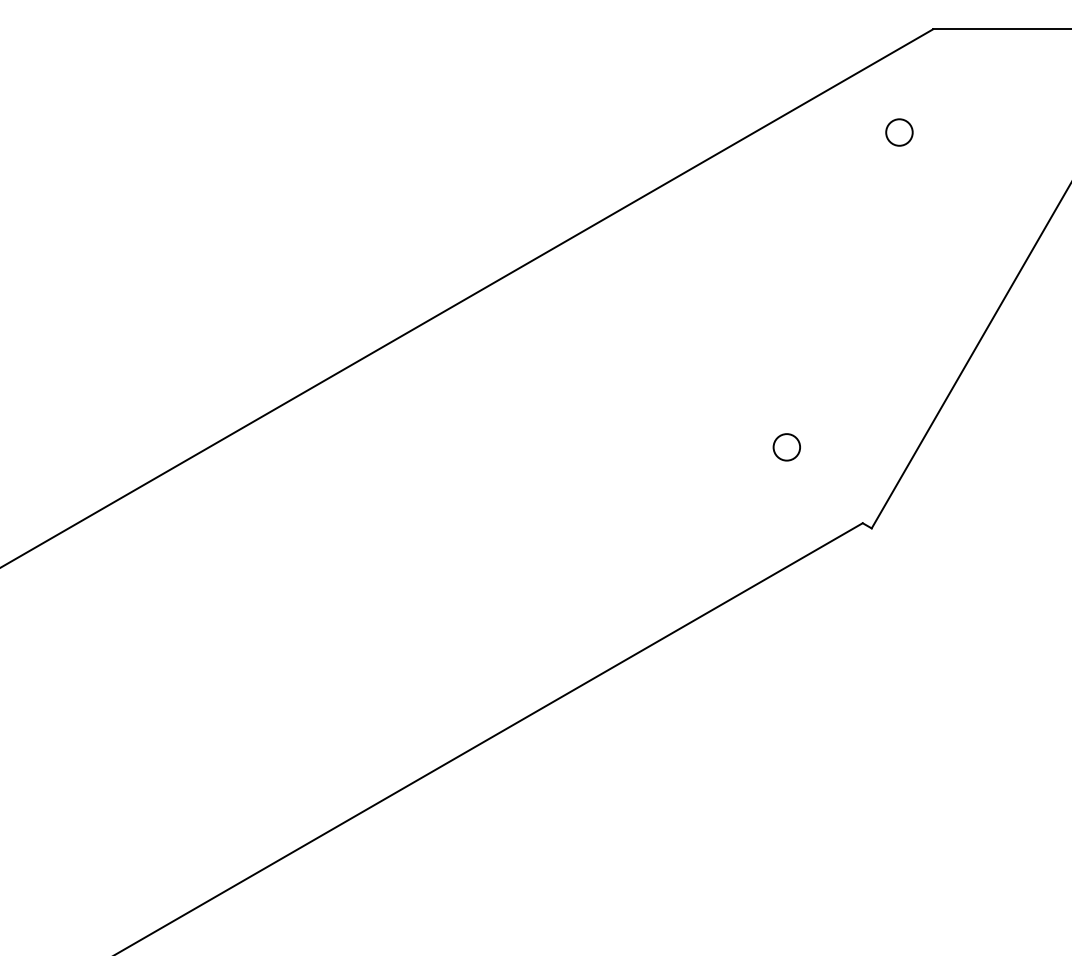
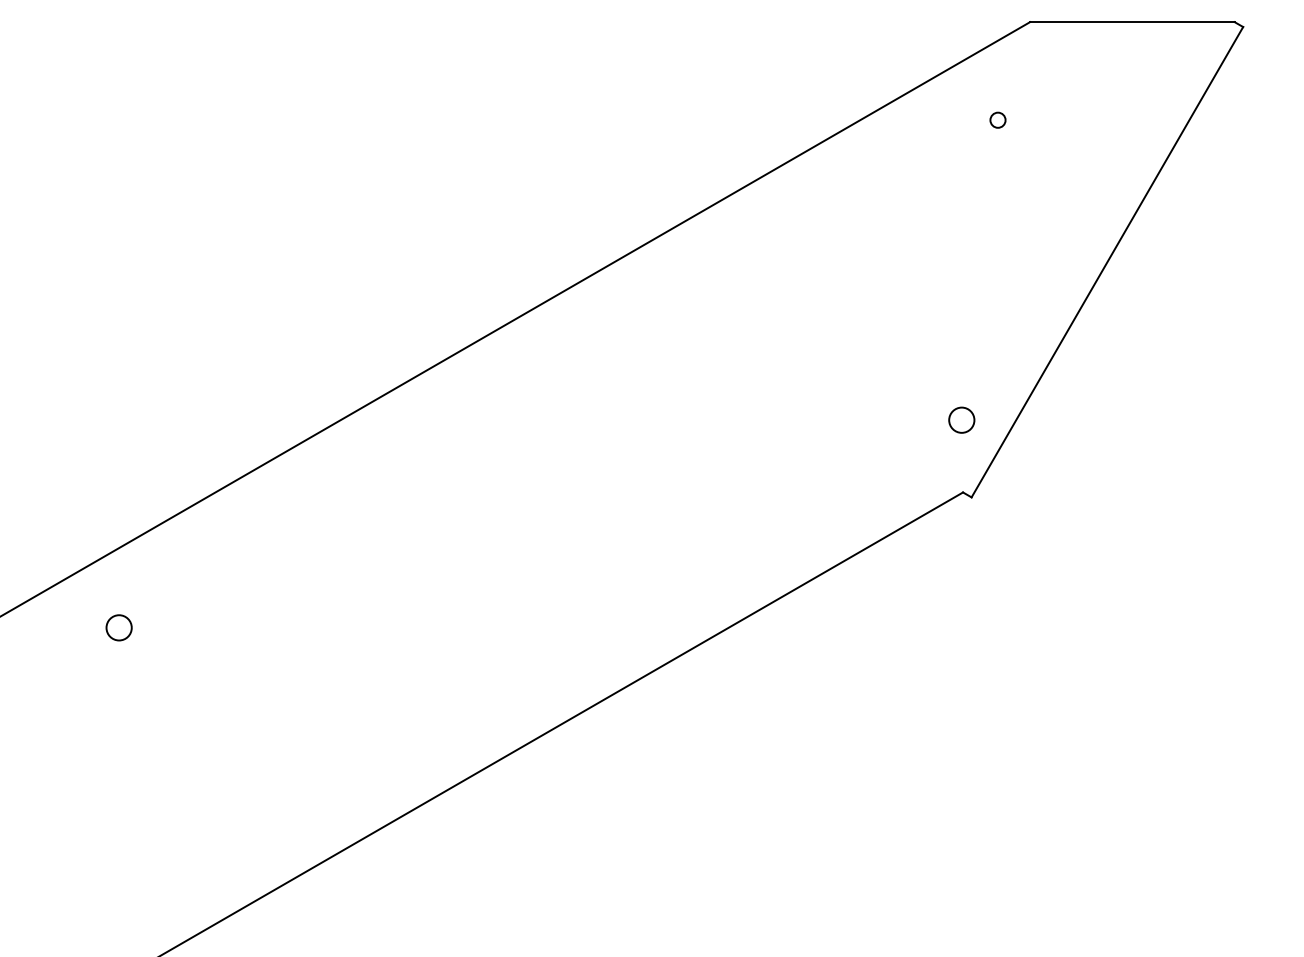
circle: (898, 131) -> (997, 119), size x0.6
circle: (786, 446) -> (961, 419), moved

